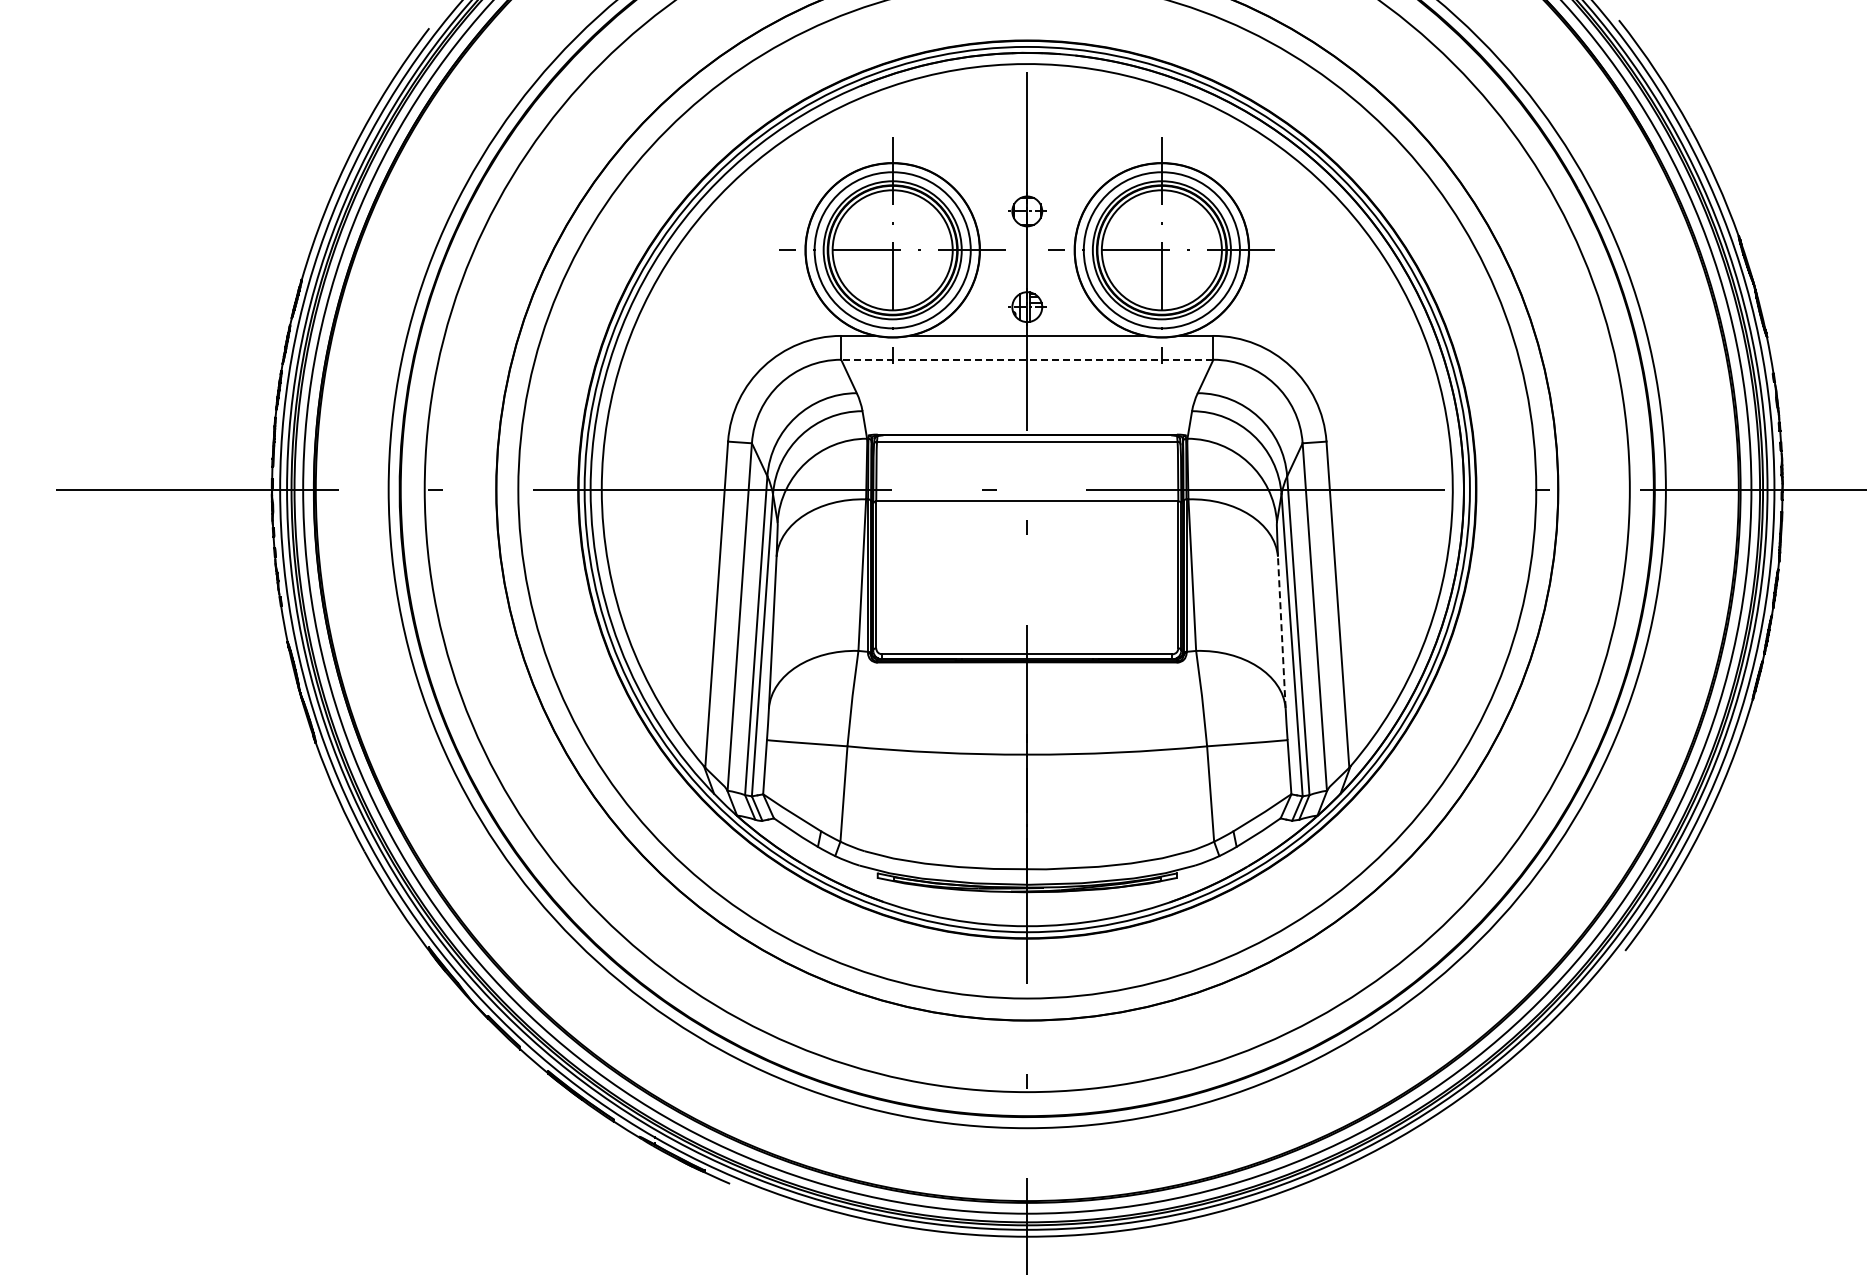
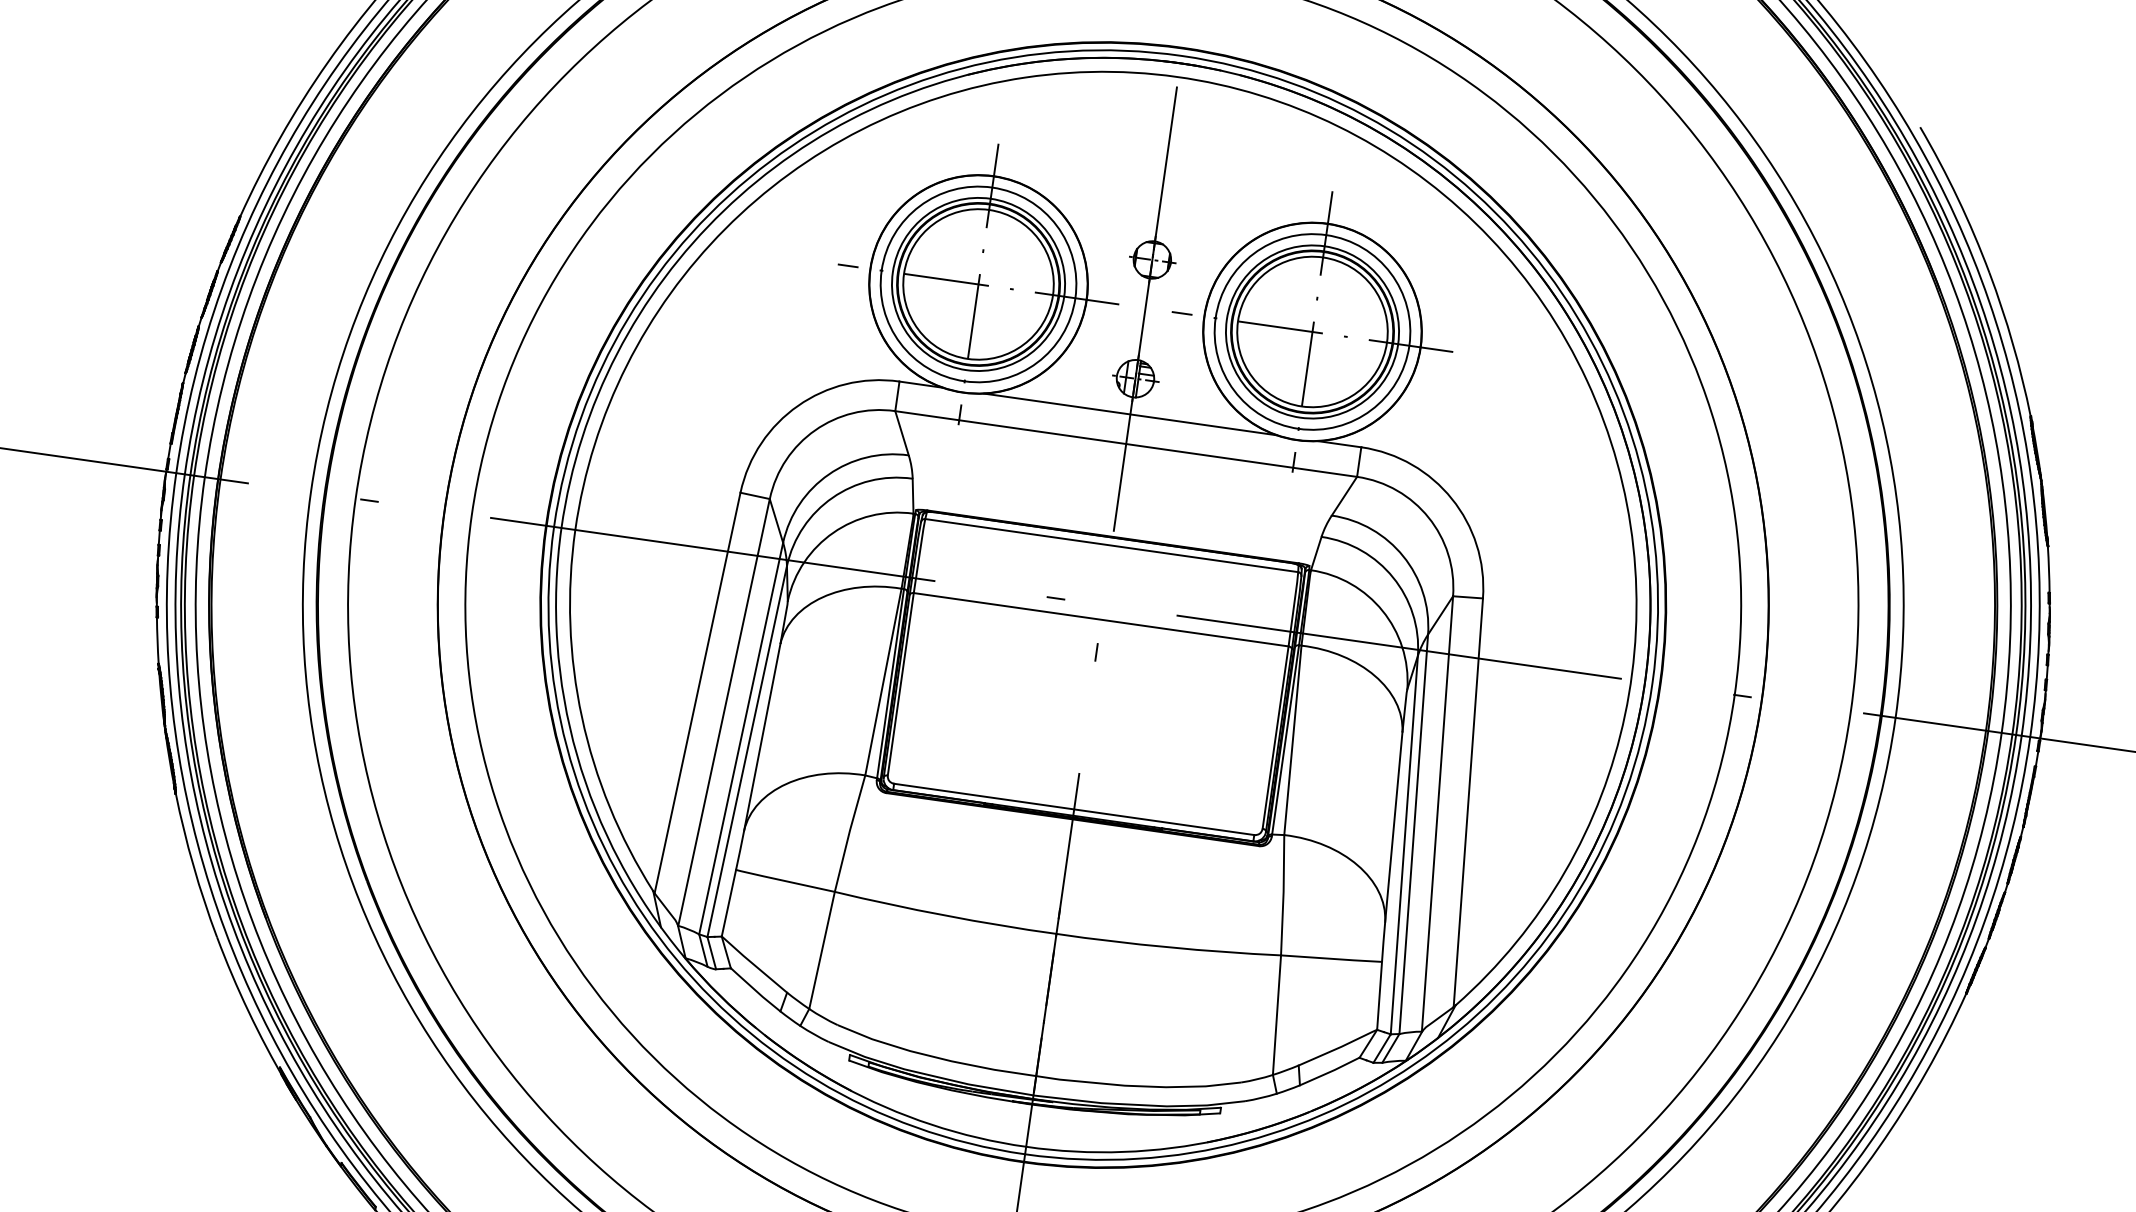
line: (1026, 359) -> (1125, 443), dashed -> solid
line: (1281, 632) -> (1393, 827), dashed -> solid

